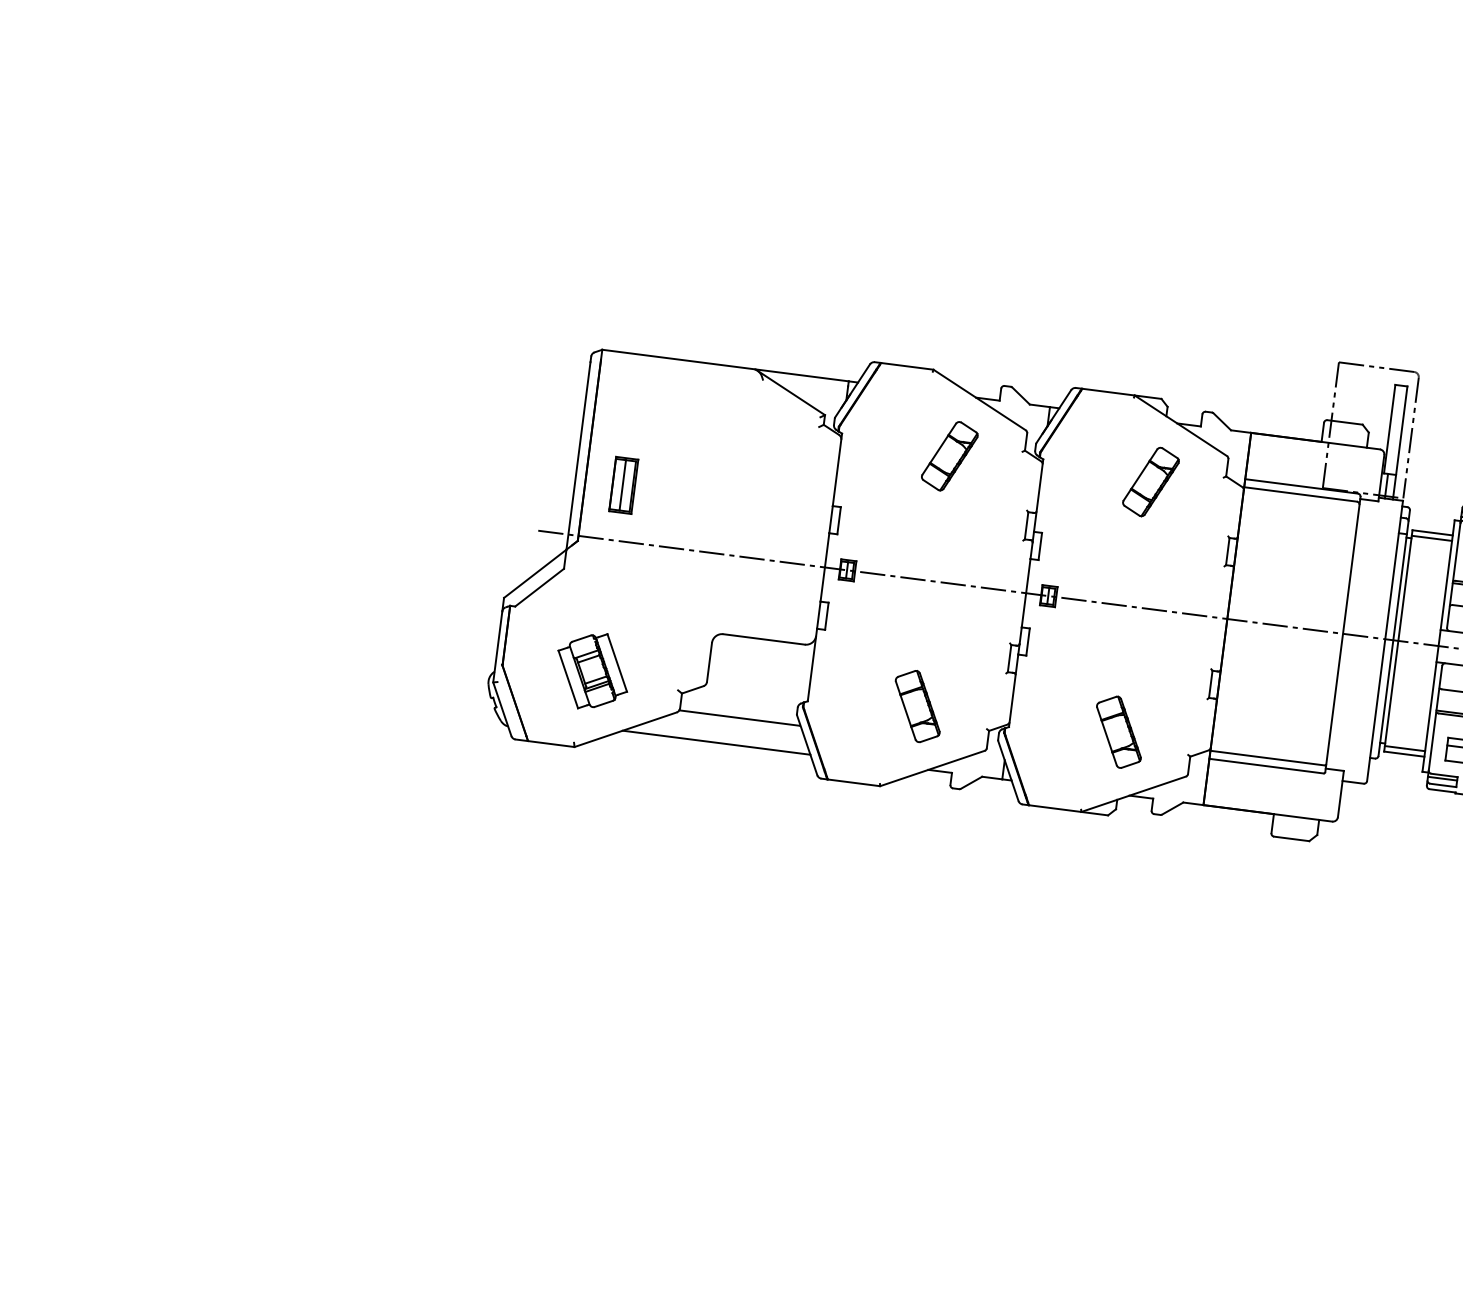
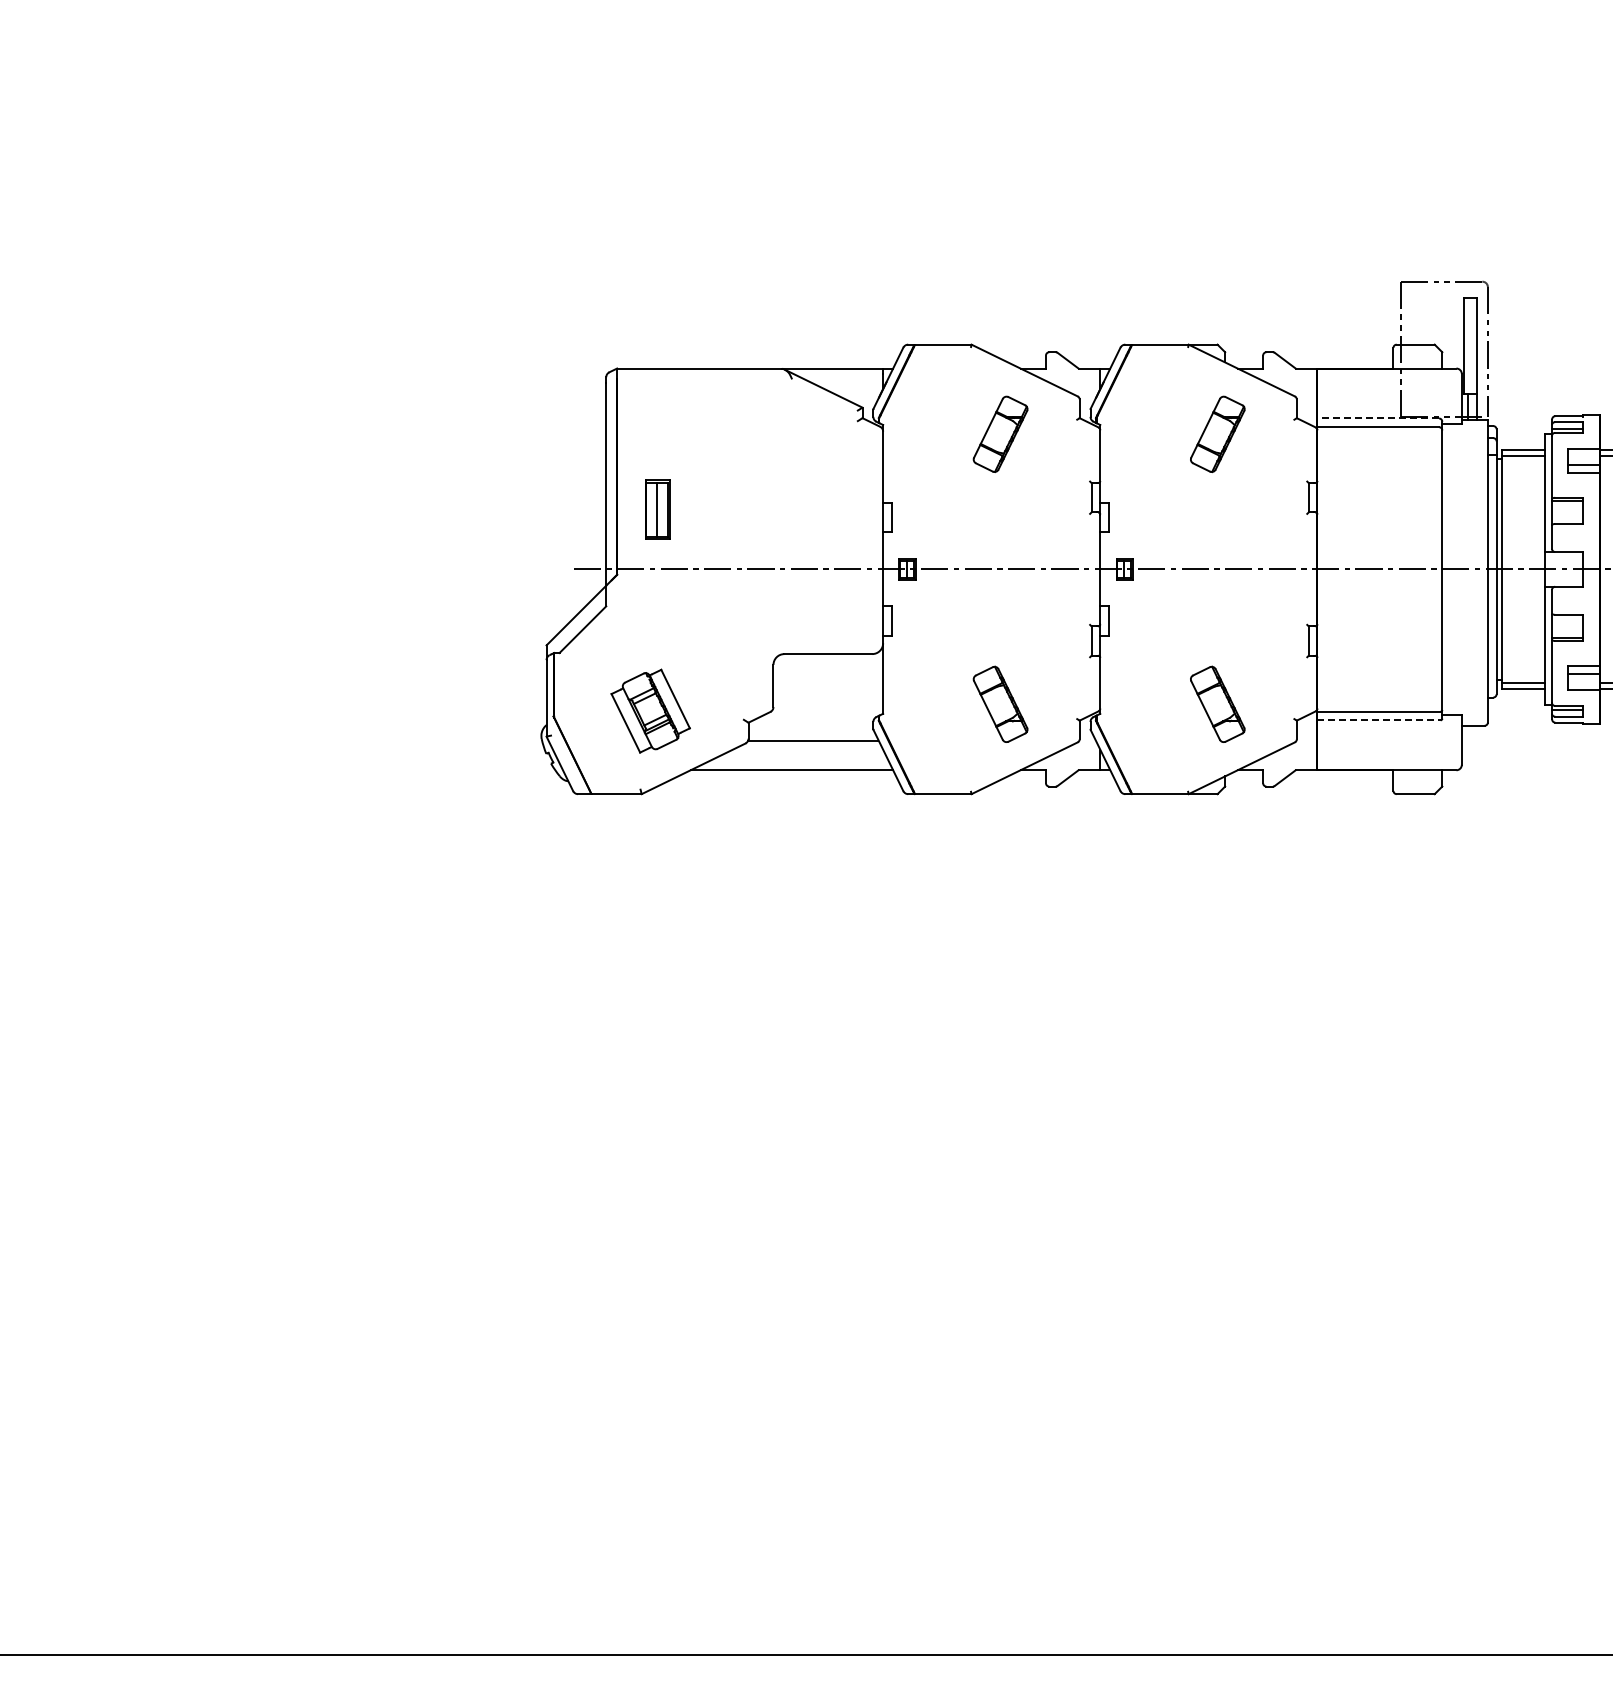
line: (1301, 486) -> (1378, 418), solid -> dashed
line: (1266, 766) -> (1379, 720), solid -> dashed

